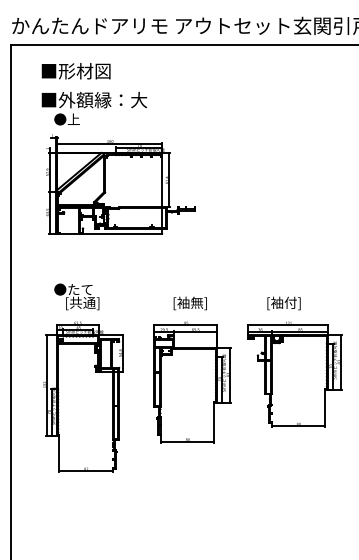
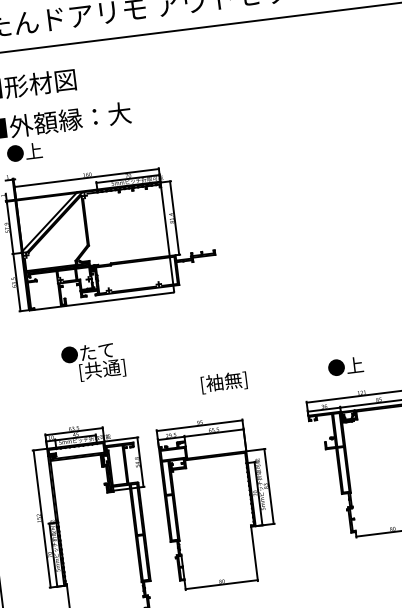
text: (76, 296) -> (92, 361), moved
text: (283, 303) -> (351, 366), [袖付] -> ●上
part: (192, 382) -> (218, 502), moved

